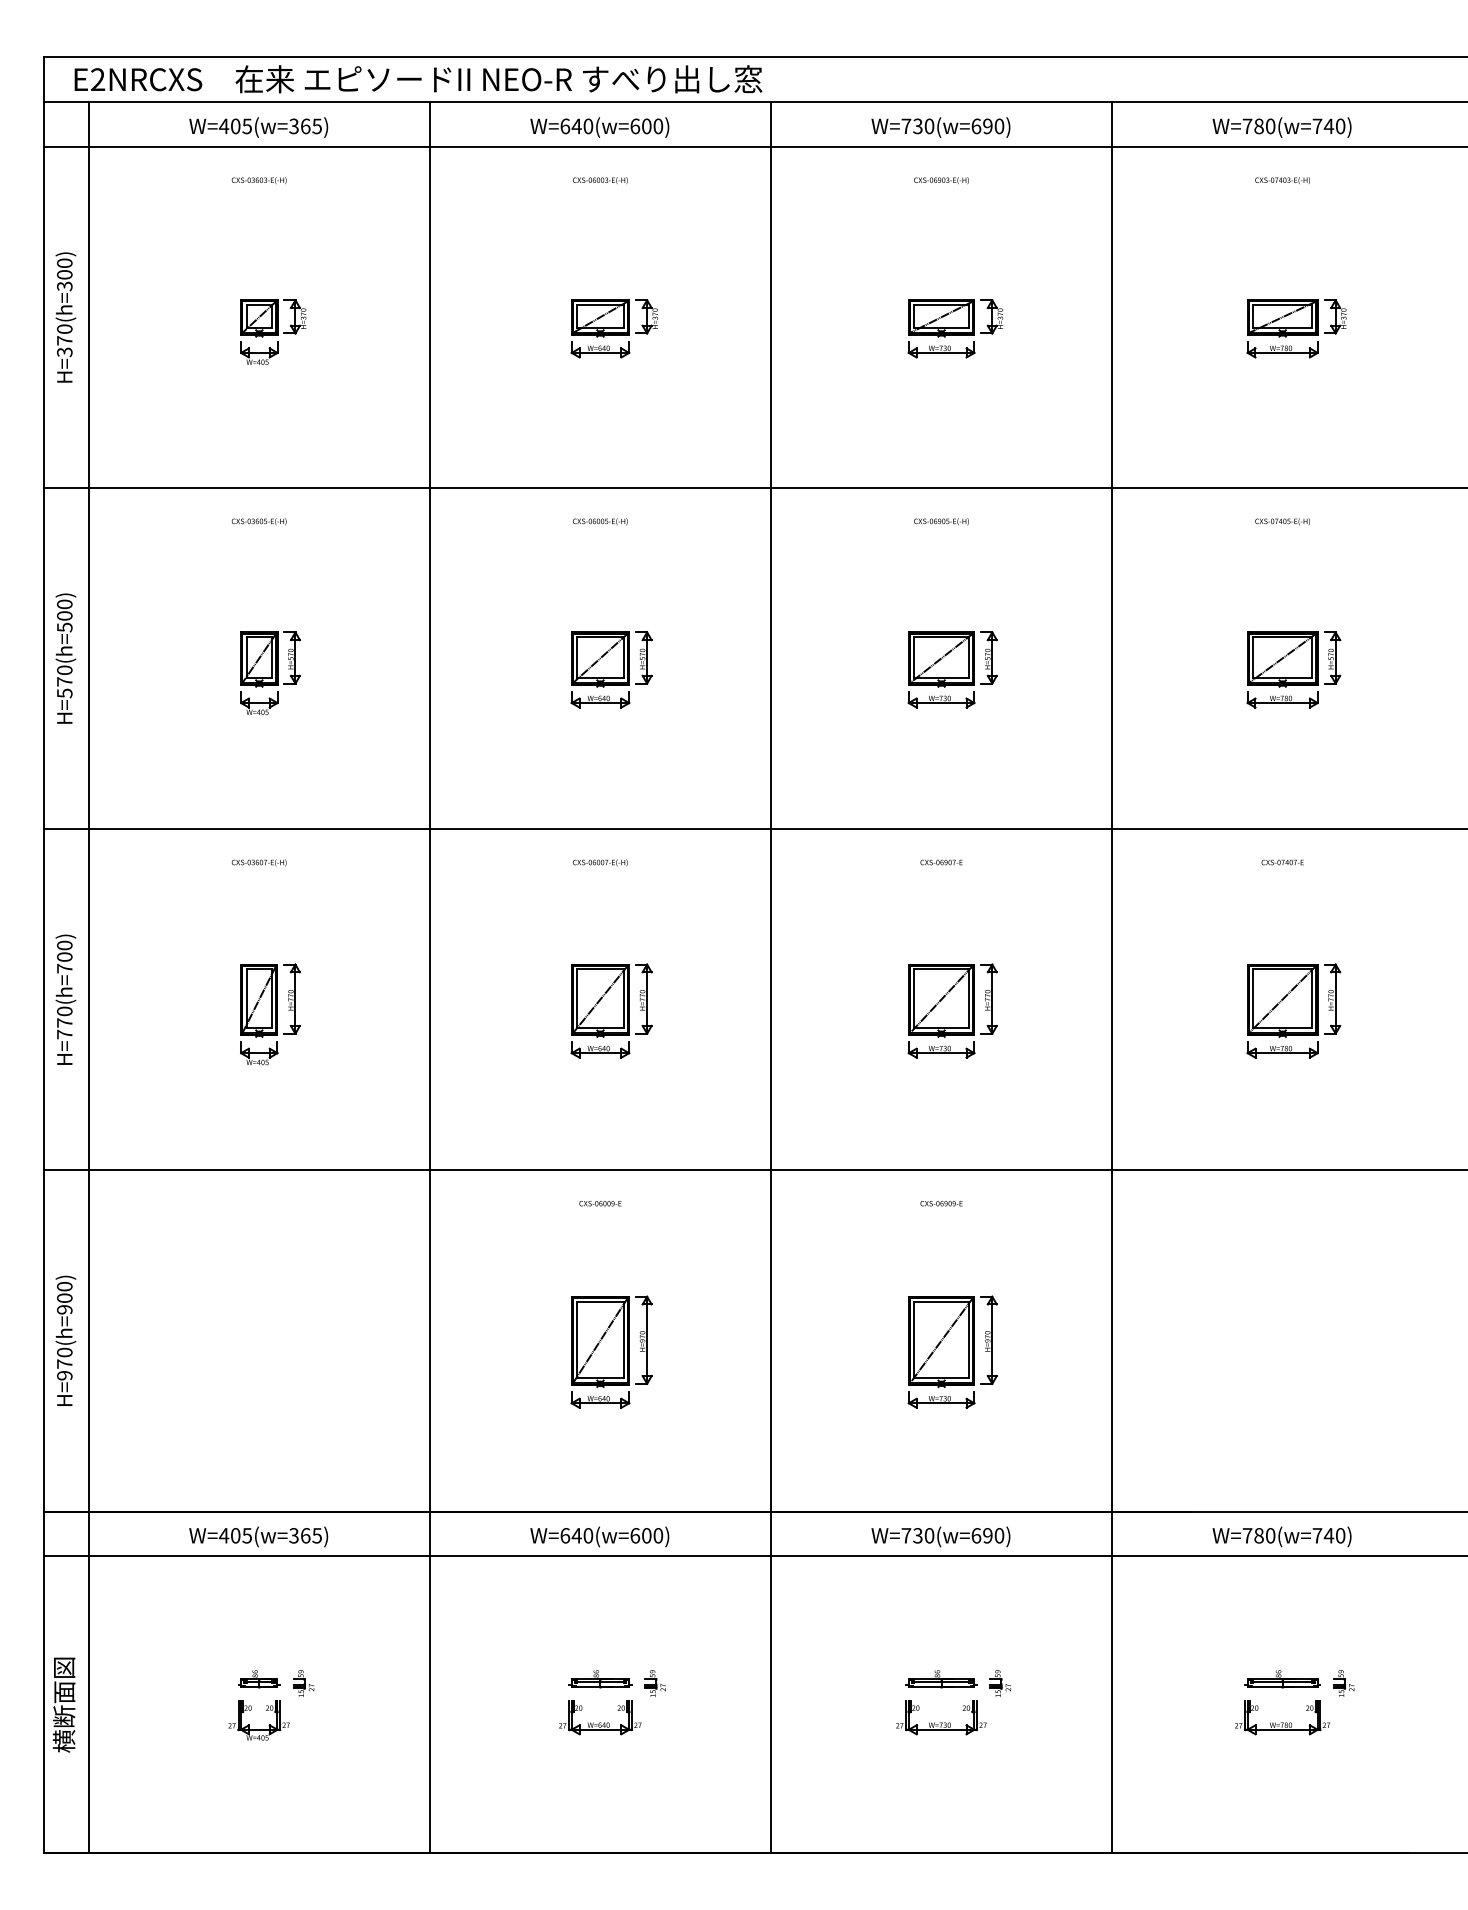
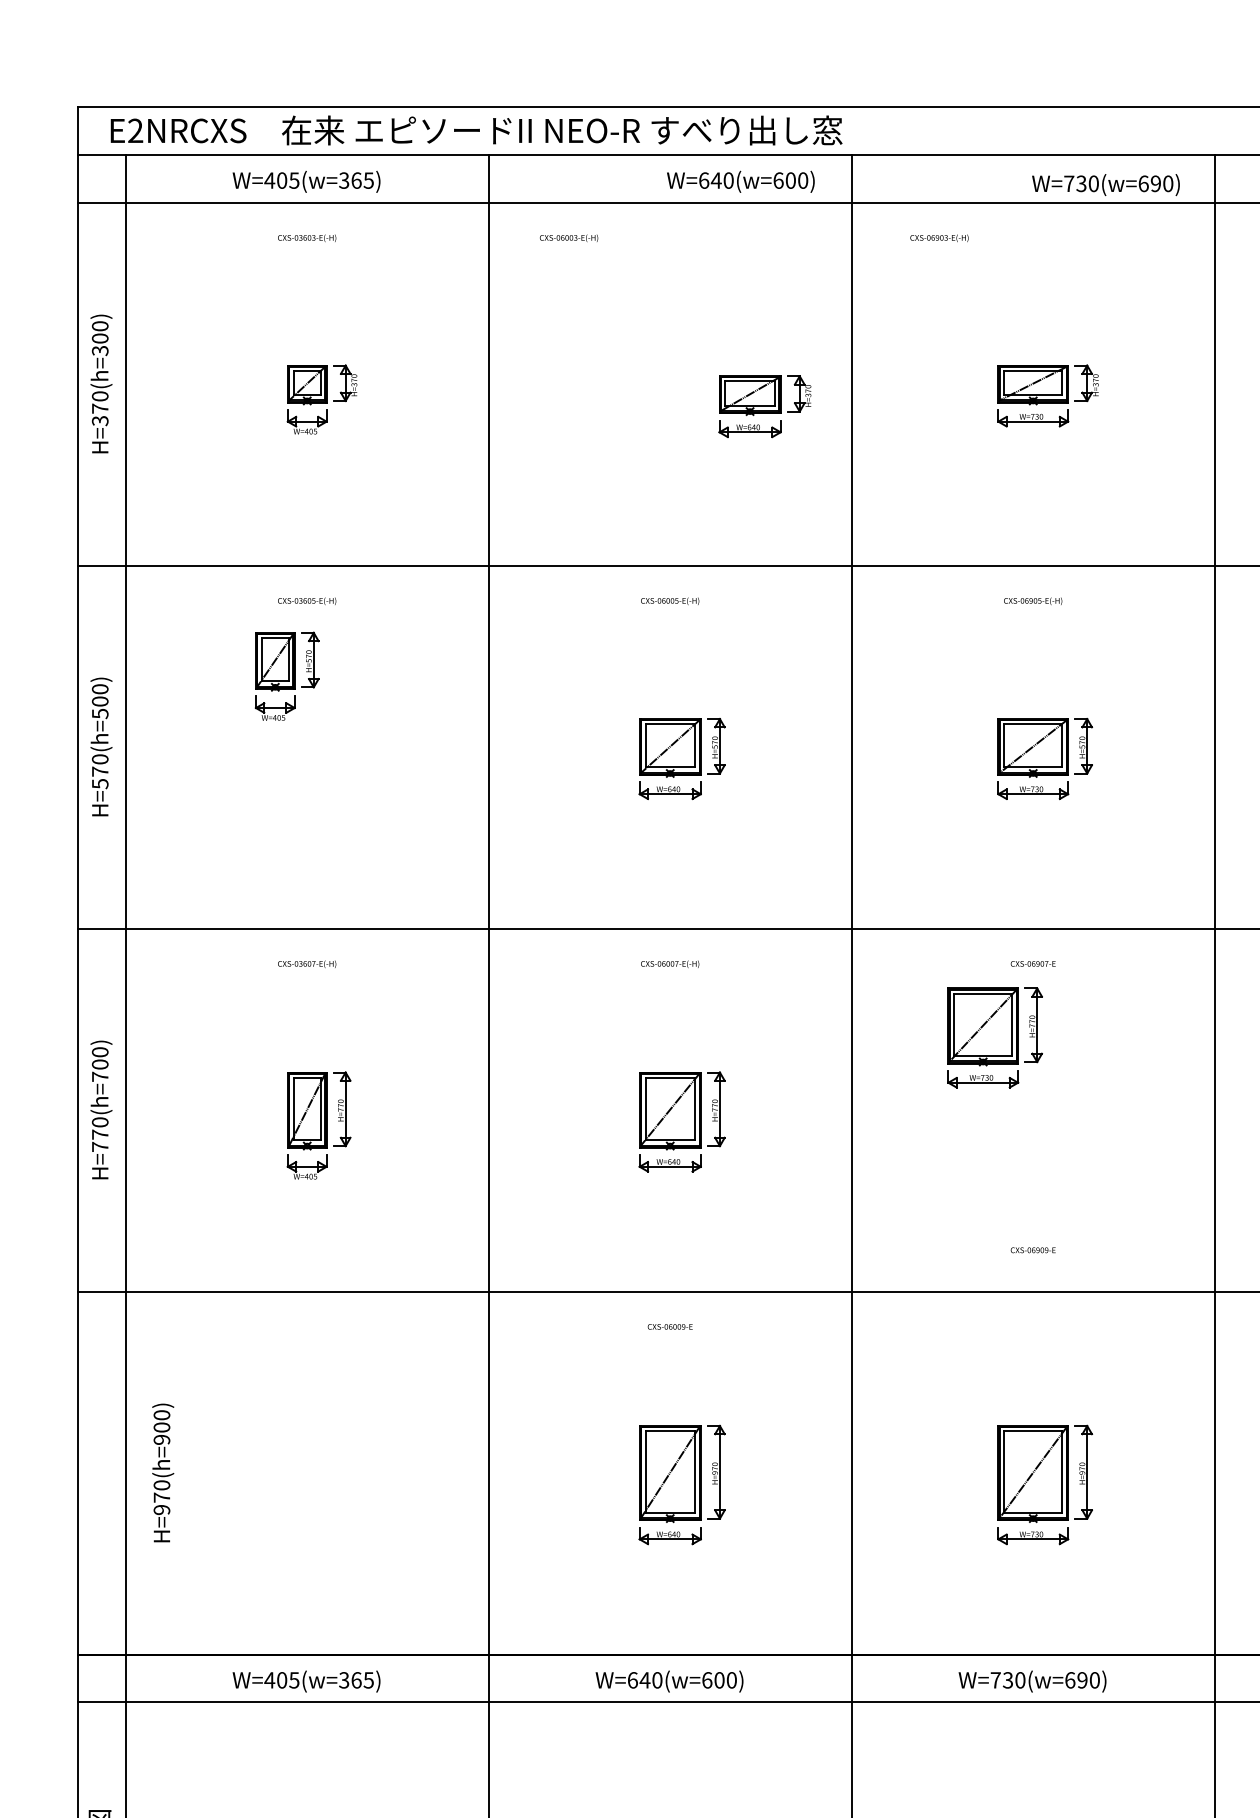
text: (599, 127) -> (740, 181), moved
text: (940, 127) -> (1105, 184), moved
text: (600, 180) -> (569, 238), moved
text: (941, 180) -> (939, 238), moved
part: (613, 328) -> (763, 406), moved
part: (270, 672) -> (287, 675), moved
part: (952, 1010) -> (994, 1037), moved
text: (941, 1203) -> (1033, 1250), moved
text: (65, 1340) -> (162, 1472), moved

